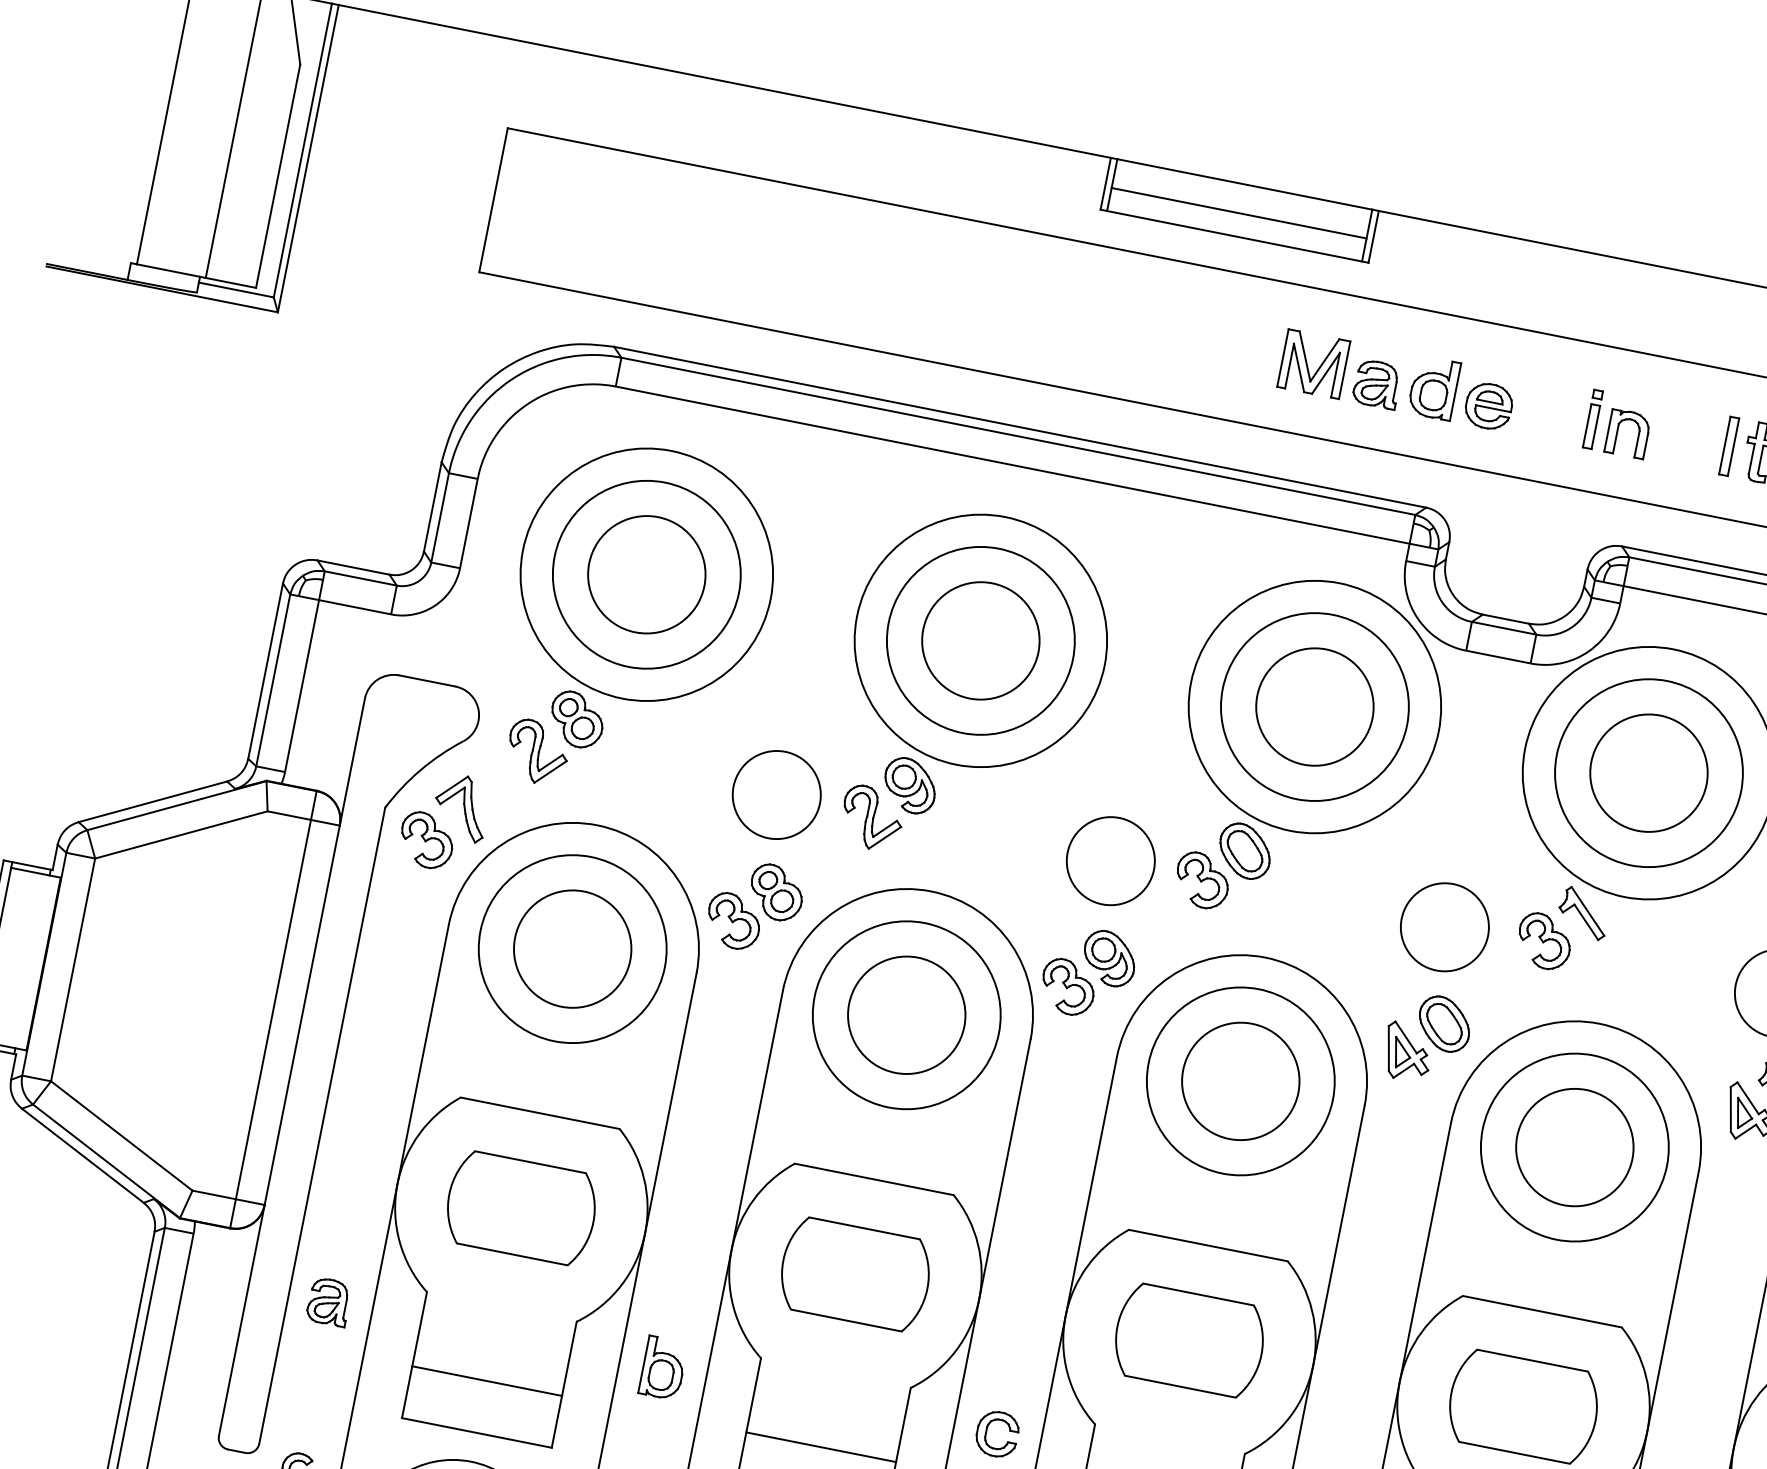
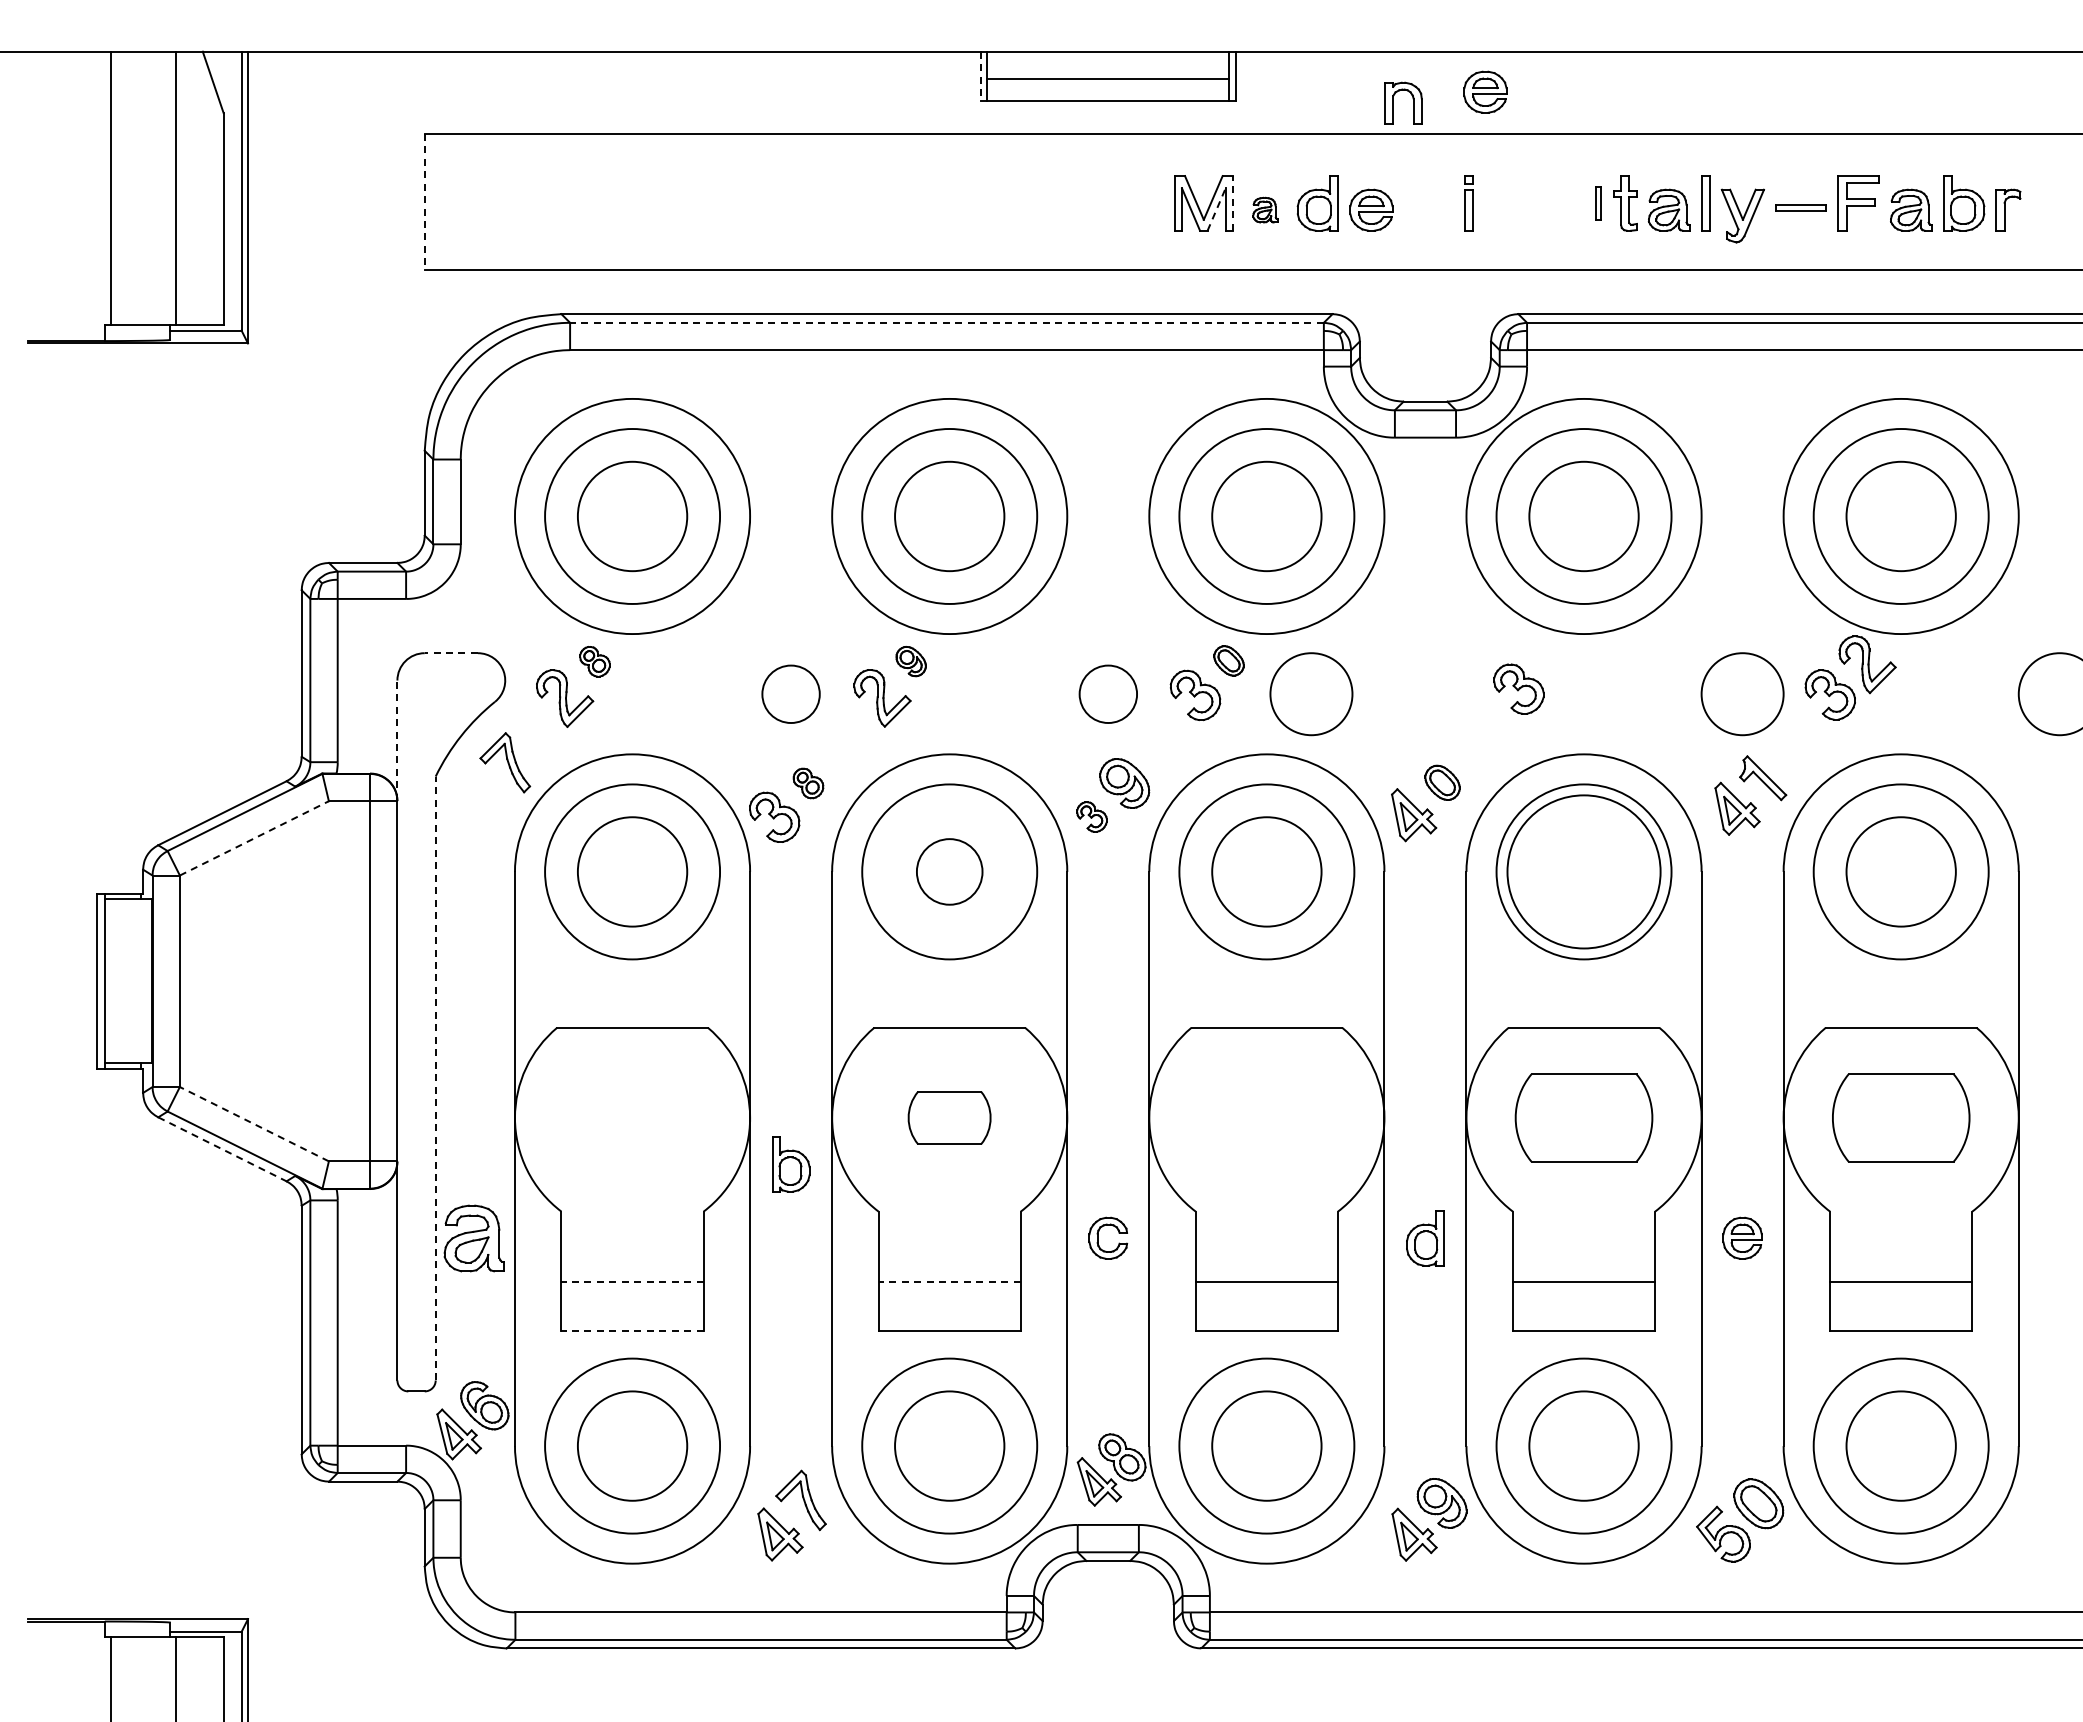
line: (1106, 184) -> (981, 76), solid -> dashed
line: (493, 200) -> (424, 202), solid -> dashed
part: (1633, 305) -> (1485, 91), added
line: (1345, 369) -> (1233, 202), solid -> dashed
line: (1325, 373) -> (1216, 209), solid -> dashed
part: (1377, 383) -> (1265, 209), size x0.6
part: (1638, 430) -> (1412, 98), moved
line: (1017, 435) -> (946, 322), solid -> dashed
part: (1728, 446) -> (1597, 203), size x0.6
line: (427, 681) -> (451, 653), solid -> dashed
part: (576, 719) -> (594, 661), size x0.6
line: (352, 761) -> (397, 740), solid -> dashed
part: (909, 785) -> (910, 661), size x0.6
circle: (776, 795) -> (790, 694), size x0.7
line: (181, 835) -> (254, 838), solid -> dashed
part: (426, 839) -> (479, 798), removed
part: (1244, 850) -> (1228, 660), size x0.6
circle: (1110, 861) -> (1108, 694), size x0.7
part: (776, 892) -> (808, 783), size x0.6
part: (1583, 913) -> (1549, 656), removed
circle: (1444, 927) -> (1311, 694), moved
part: (1067, 986) -> (1091, 816), size x0.6
circle: (906, 1014) -> (949, 871), size x0.6
part: (1444, 1023) -> (1442, 782), size x0.7
line: (322, 1125) -> (435, 1078), solid -> dashed
line: (120, 1135) -> (253, 1123), solid -> dashed
circle: (1574, 1147) -> (1583, 871), size x1.4
line: (82, 1155) -> (222, 1149), solid -> dashed
part: (521, 1207) -> (632, 1117), removed
part: (855, 1273) -> (949, 1117), size x0.6
part: (328, 1301) -> (473, 1237), size x1.6
part: (1189, 1339) -> (1266, 1117), removed
part: (663, 1368) -> (791, 1164), moved
line: (487, 1381) -> (632, 1282), solid -> dashed
line: (476, 1433) -> (632, 1331), solid -> dashed
line: (820, 1447) -> (949, 1282), solid -> dashed

